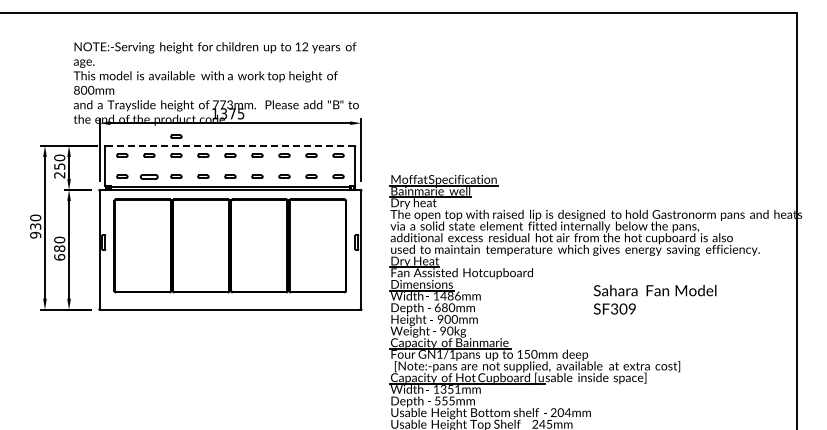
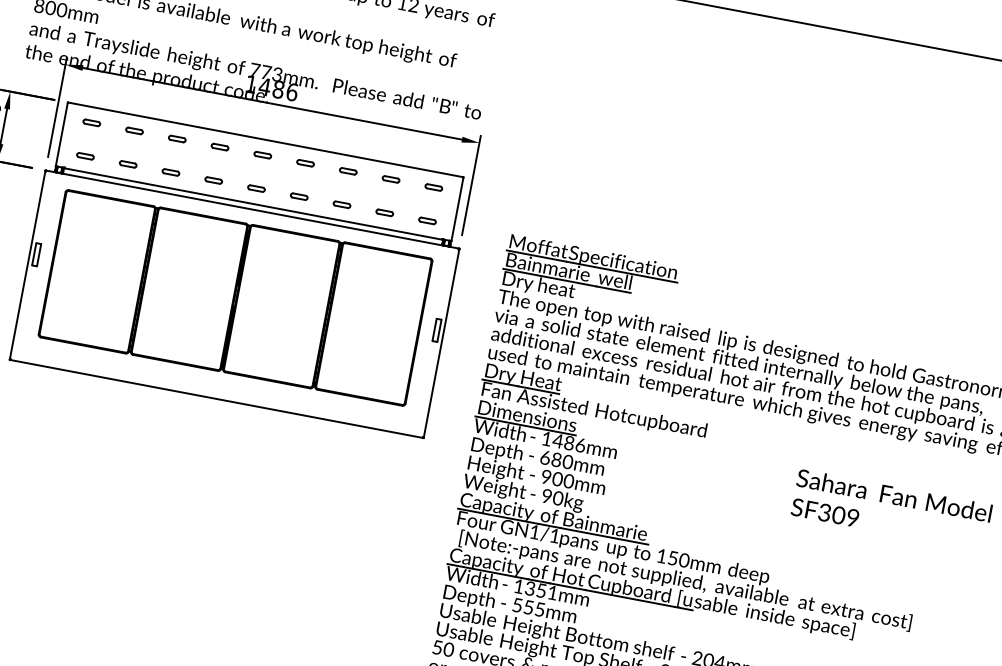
text: (232, 113) -> (278, 89), 1375 -> 1486
part: (176, 136) -> (183, 108), removed
line: (230, 145) -> (265, 139), dashed -> solid
part: (149, 176) -> (128, 163), size x0.62

